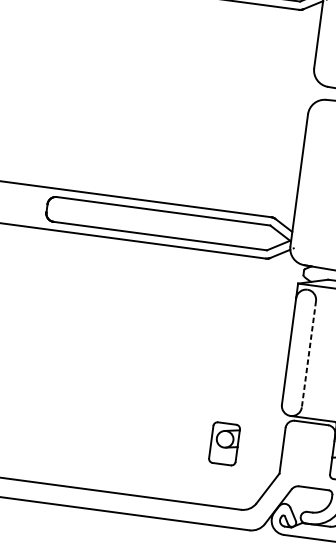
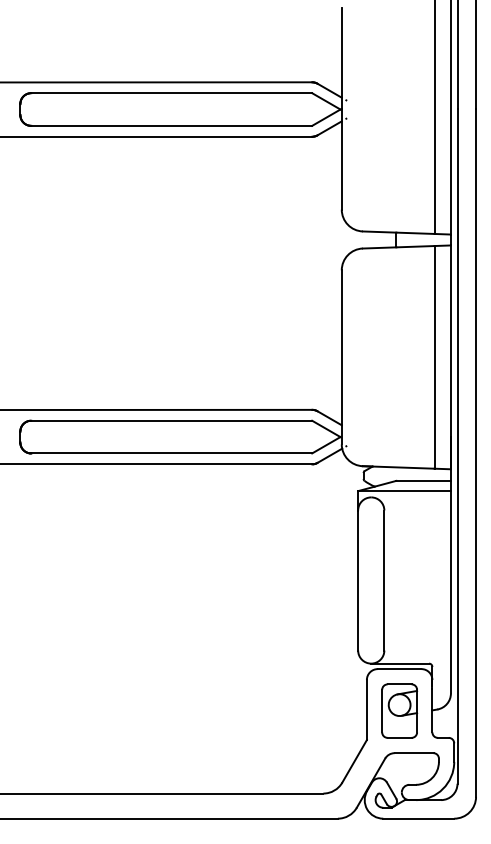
line: (308, 354) -> (384, 581), dashed -> solid
part: (224, 443) -> (399, 710), moved

